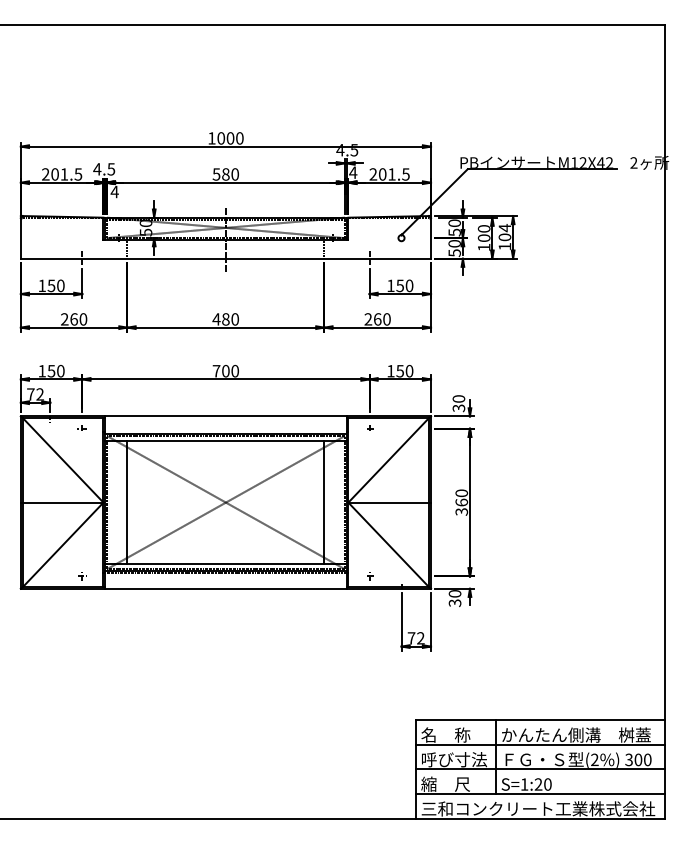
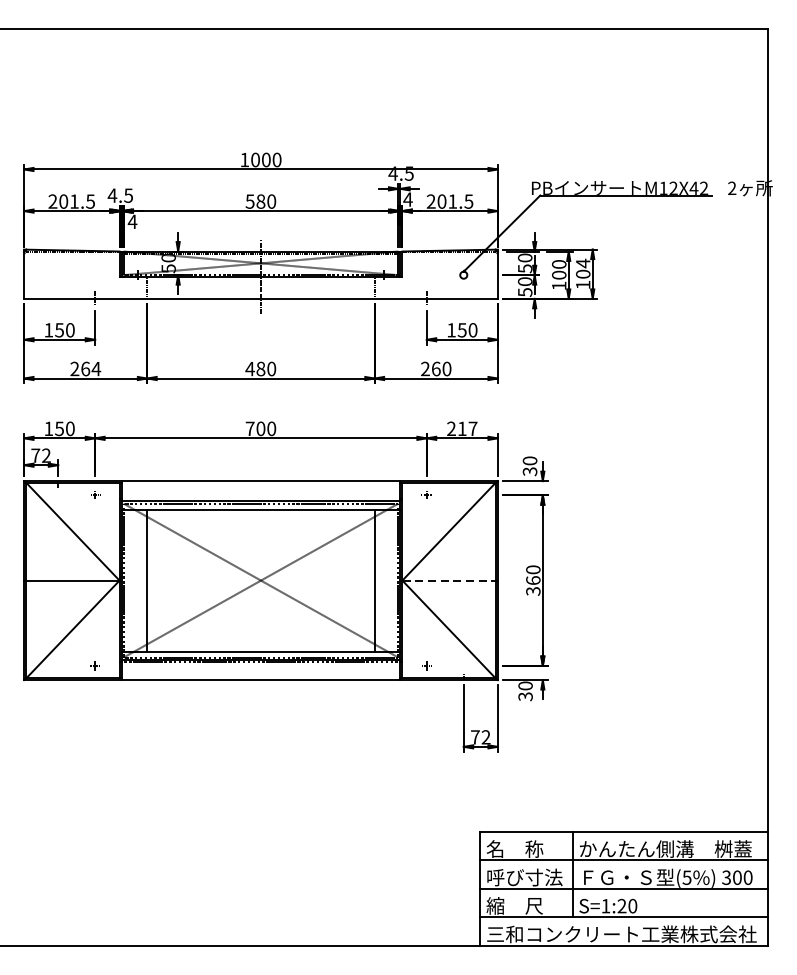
text: (83, 319) -> (96, 369), 260 -> 264
text: (400, 370) -> (462, 428), 150 -> 217
line: (390, 502) -> (451, 580), solid -> dashed
text: (594, 759) -> (686, 877), (2%) -> (5%)

